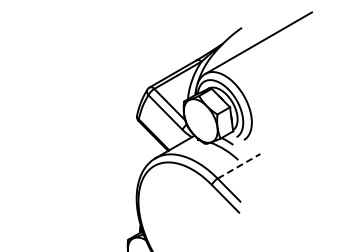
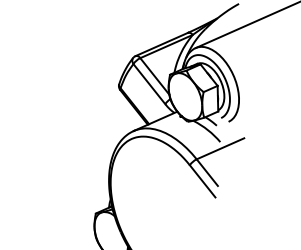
line: (239, 166) -> (220, 149), dashed -> solid

